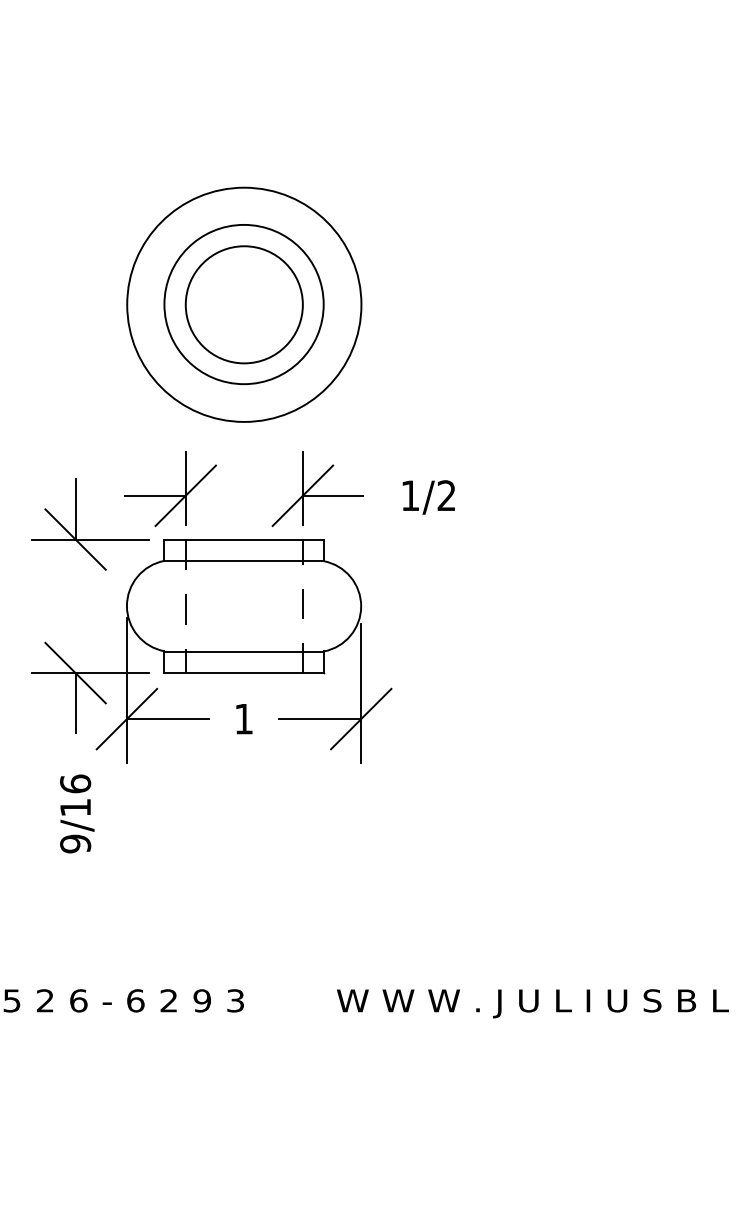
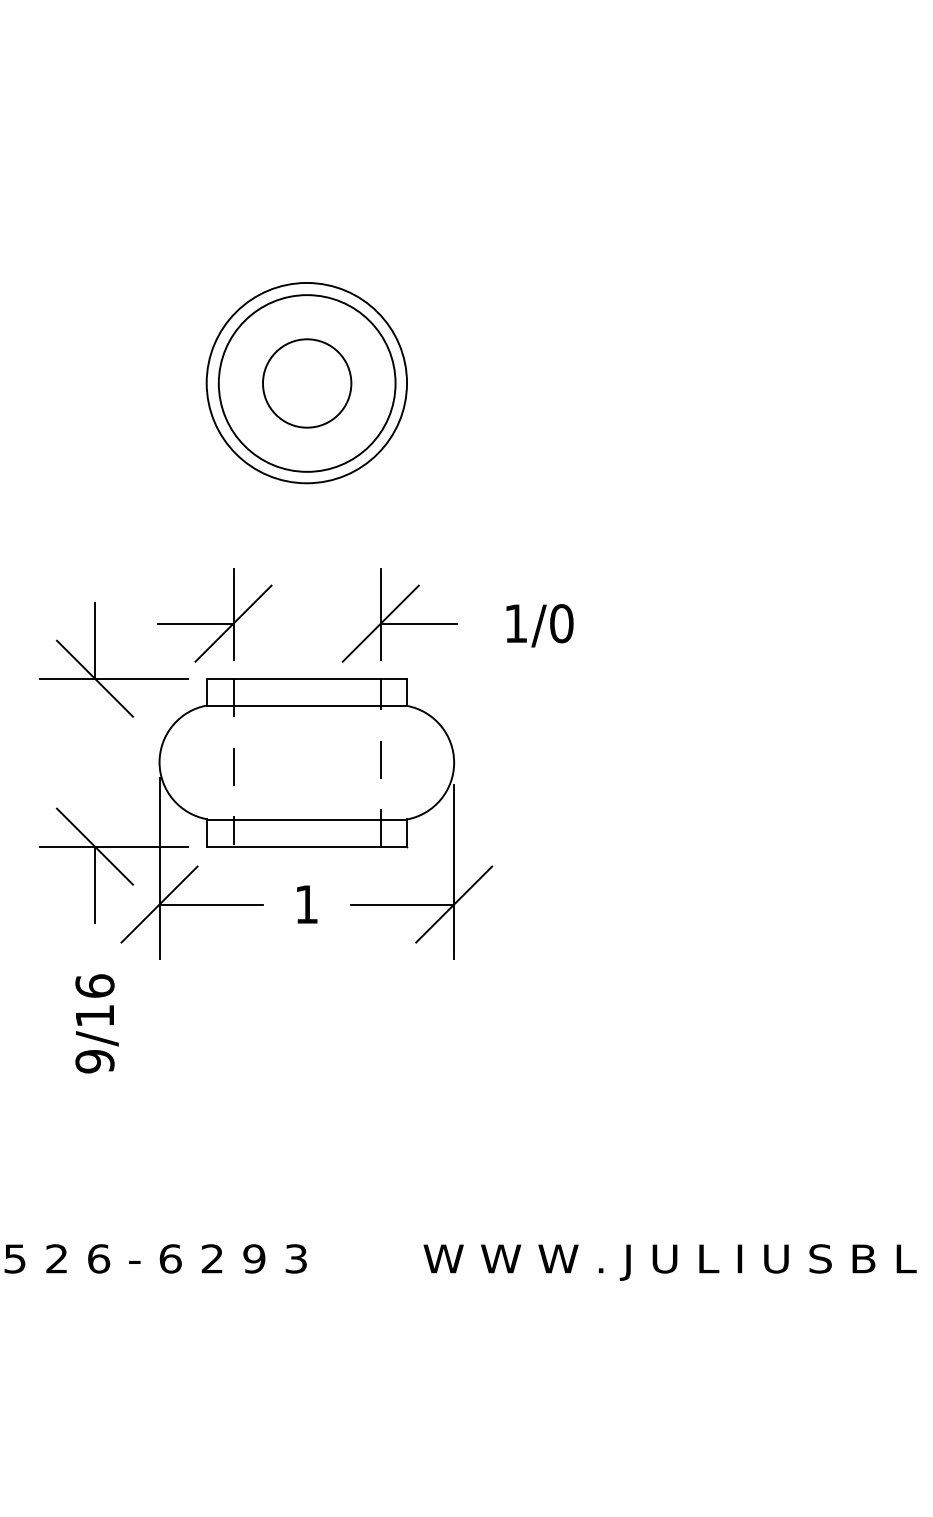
circle: (243, 304) -> (306, 383), size x0.6
circle: (243, 304) -> (306, 383), size x0.6
text: (446, 495) -> (561, 623), 1/2 -> 1/0

